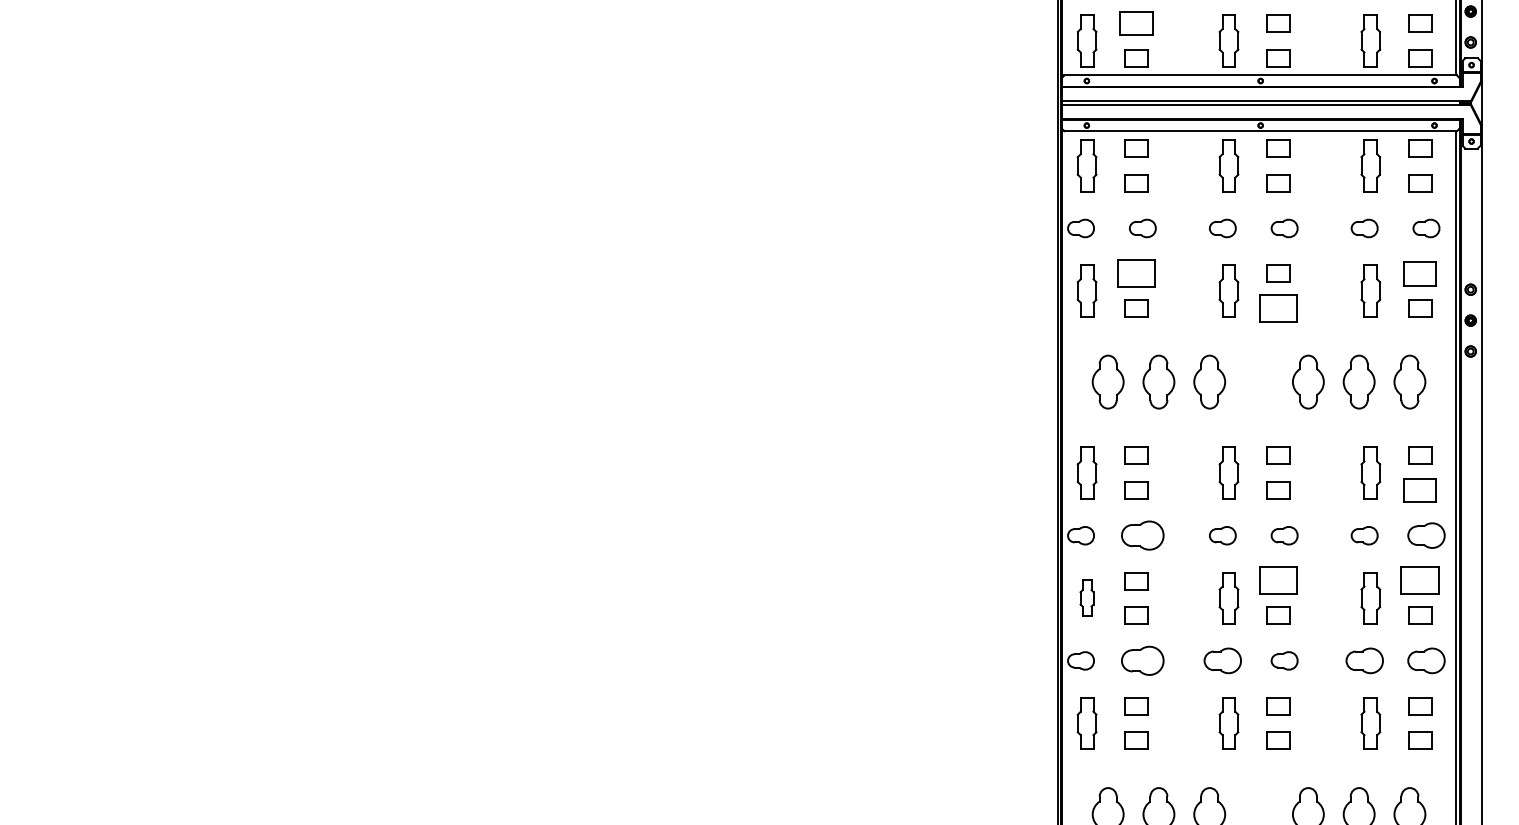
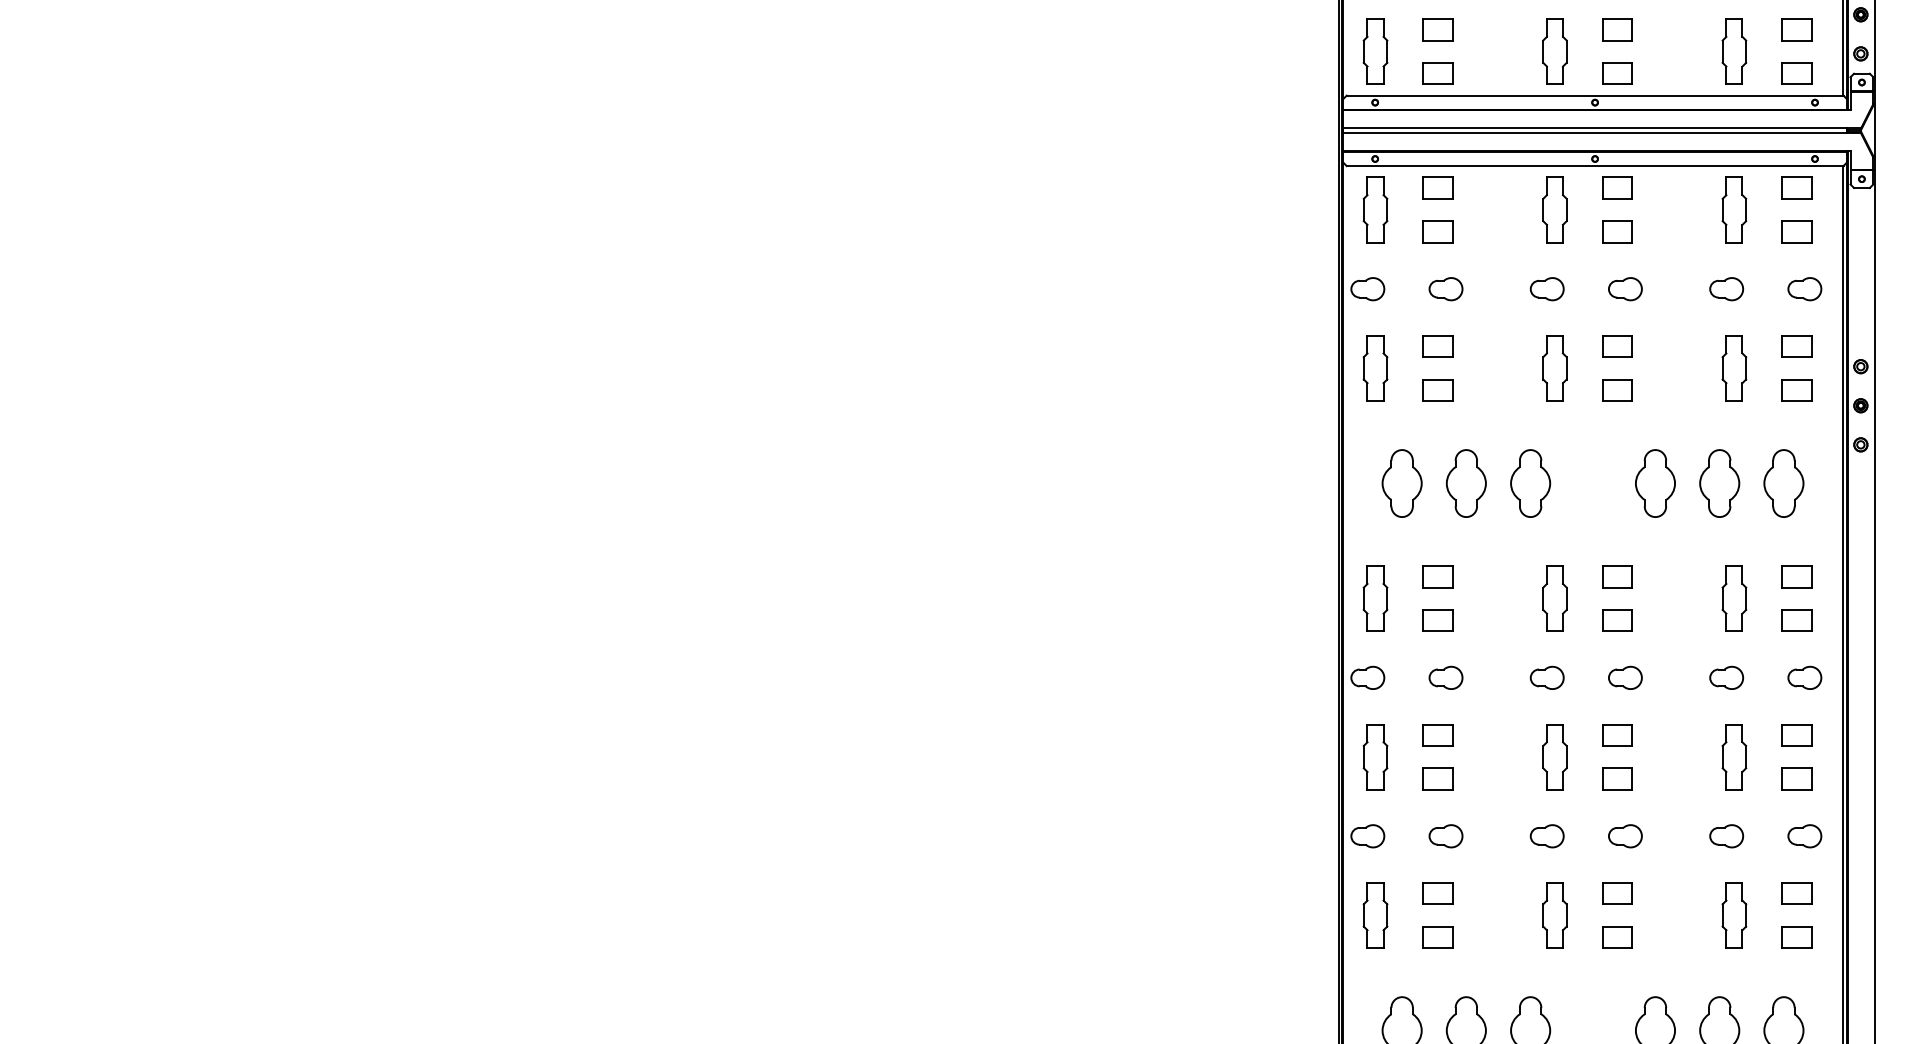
part: (1136, 23) -> (1437, 29), size x0.71
part: (1136, 273) -> (1437, 346), size x0.62
part: (1420, 273) -> (1797, 346), size x0.71
part: (1278, 308) -> (1617, 390), size x0.62
part: (1420, 490) -> (1797, 620), size x0.71
part: (1142, 535) -> (1445, 677), size x0.62
part: (1426, 535) -> (1804, 677), size x0.71
part: (1278, 581) -> (1617, 735), size x0.62
part: (1420, 581) -> (1797, 735), size x0.62
part: (1086, 598) -> (1374, 757), size x1.43
part: (1142, 660) -> (1445, 835), size x0.62
part: (1222, 660) -> (1546, 835), size x0.71
part: (1364, 660) -> (1726, 835), size x0.71
part: (1426, 660) -> (1804, 835), size x0.71

